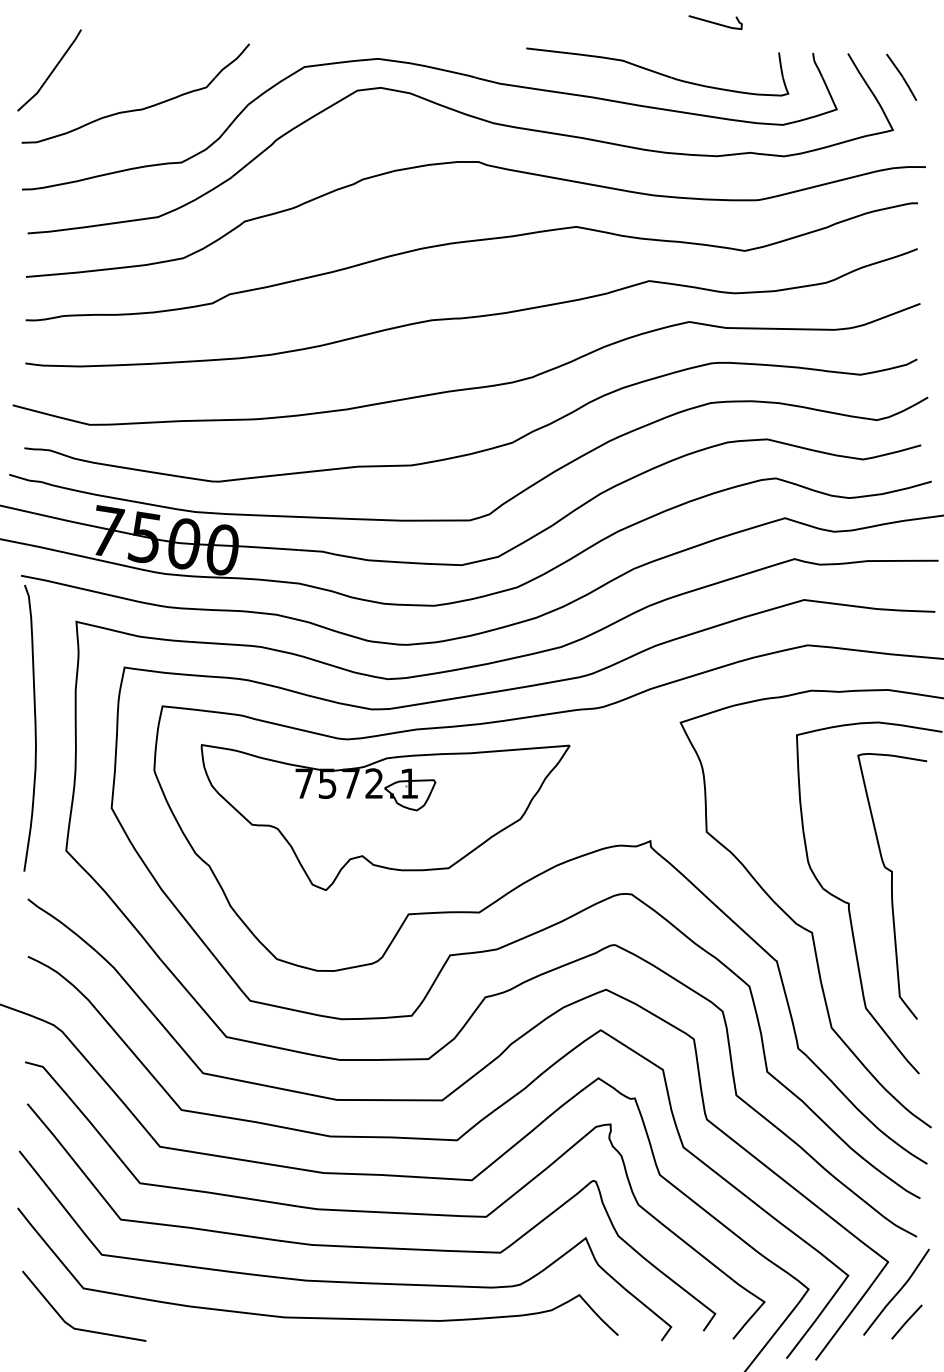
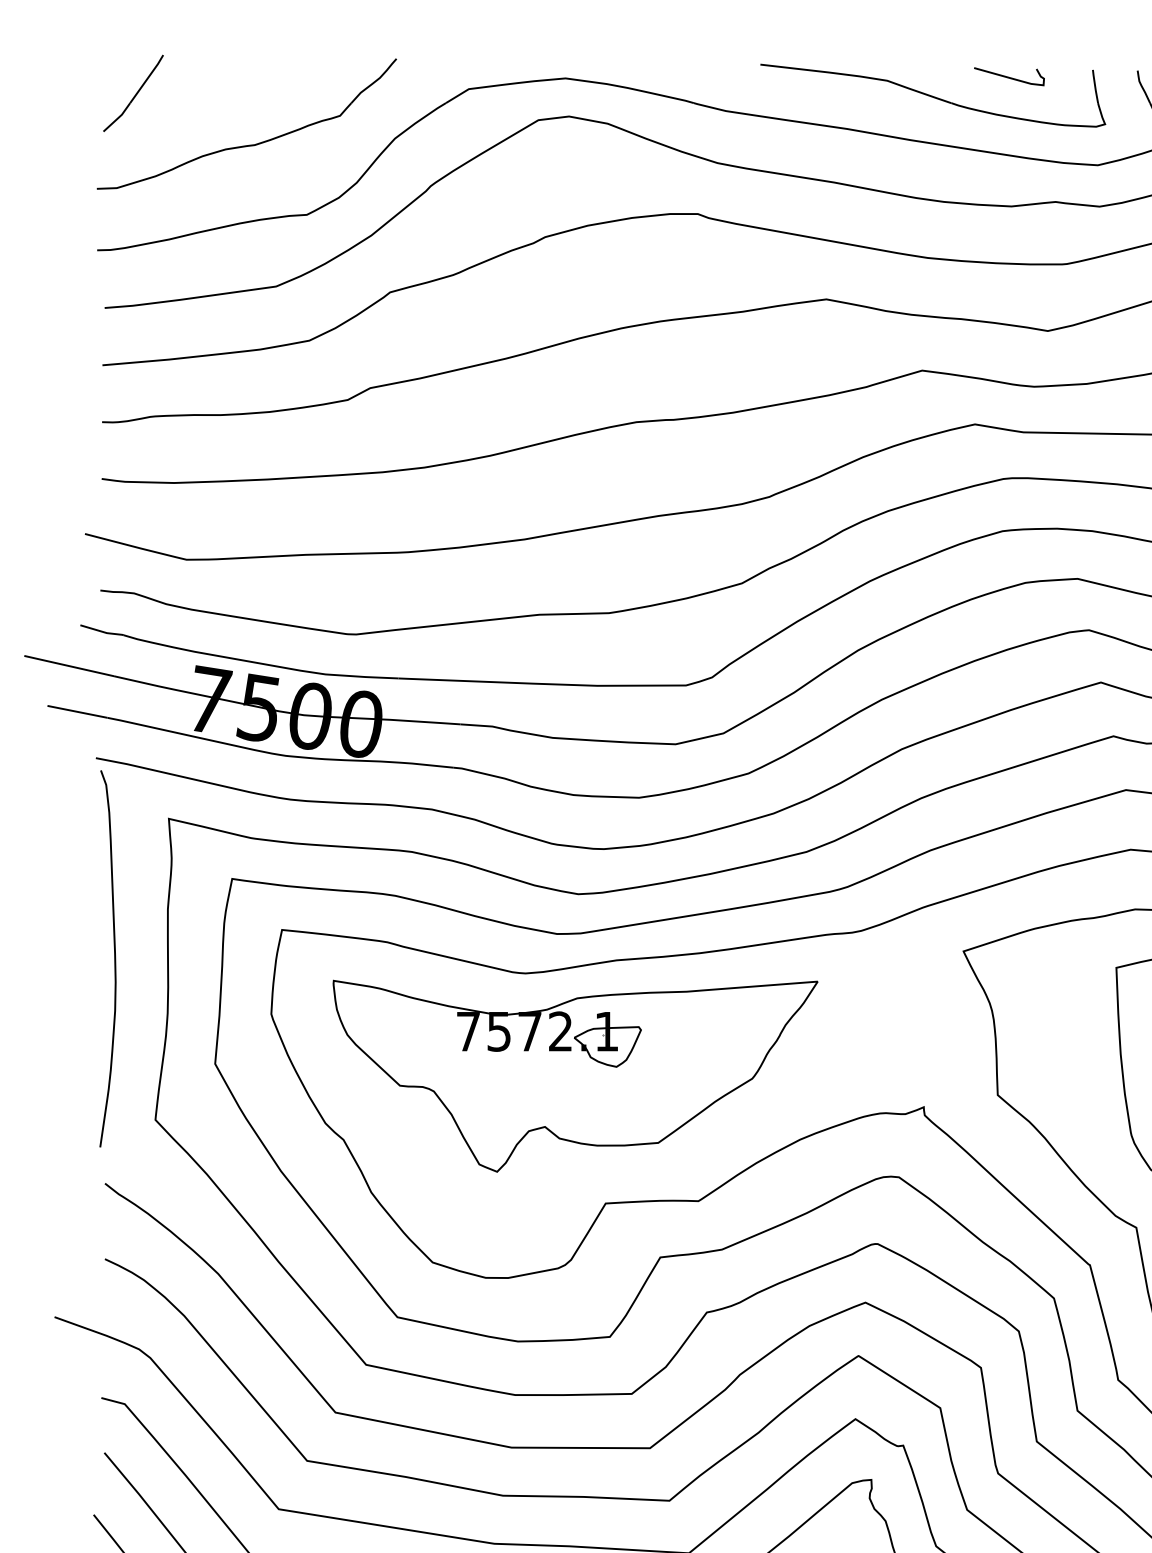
curve: (715, 22) -> (1009, 76), moved
part: (49, 69) -> (133, 92), size x0.71

